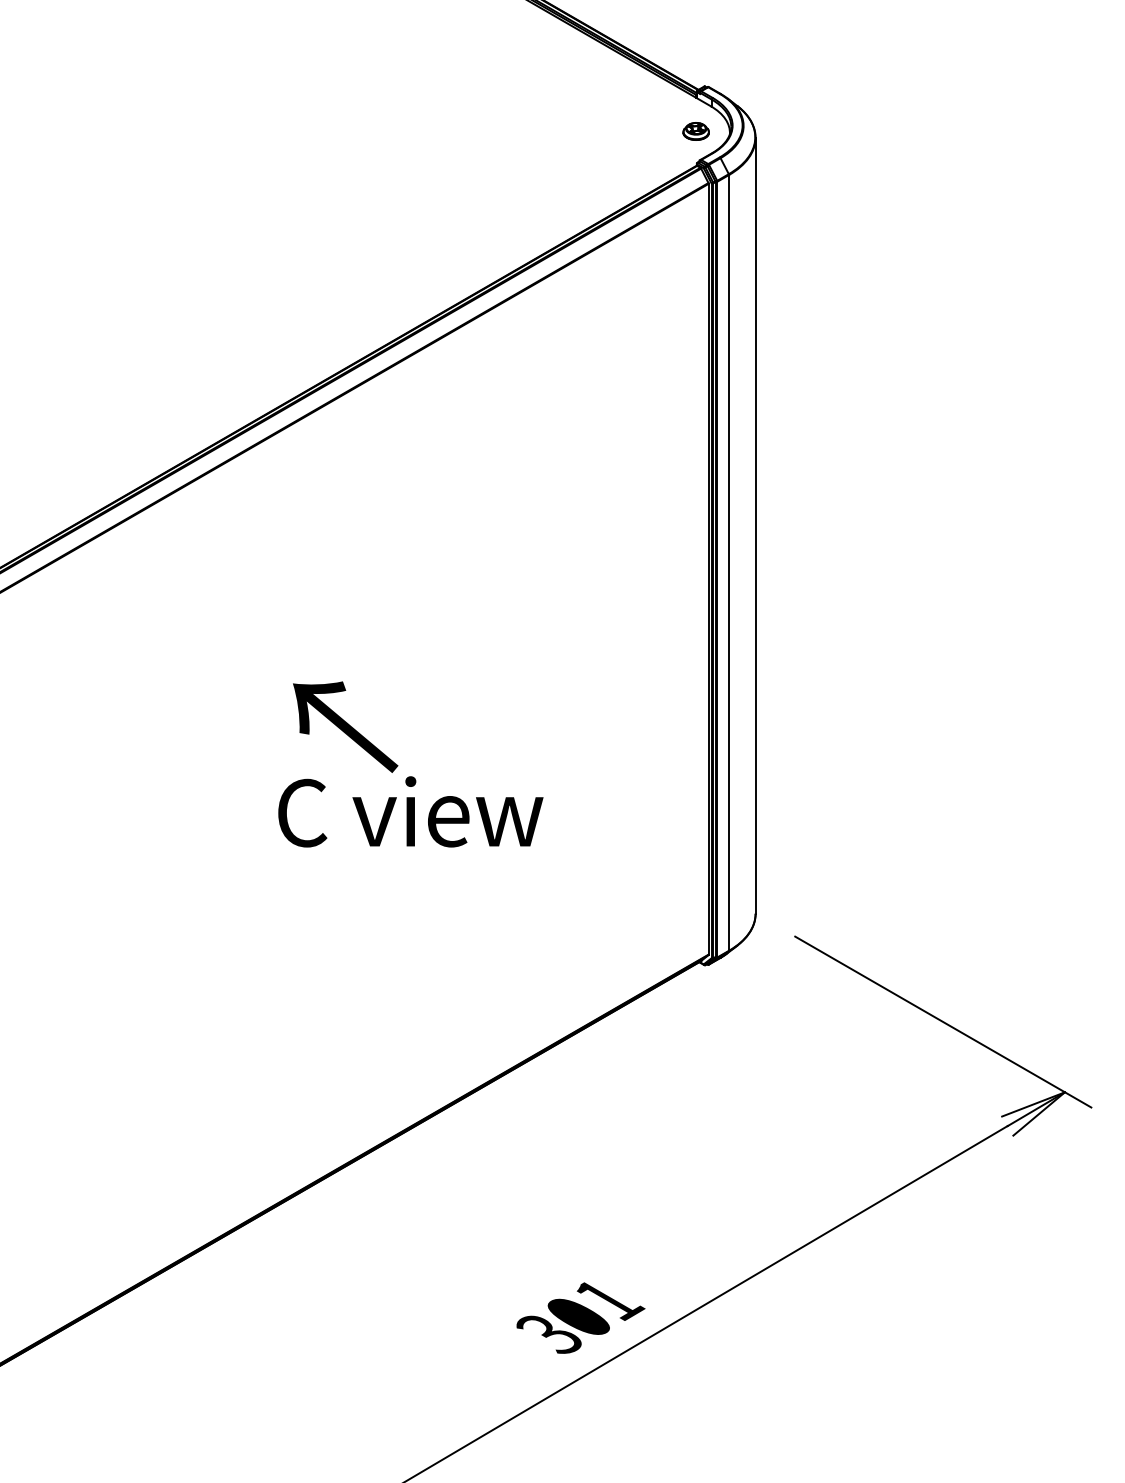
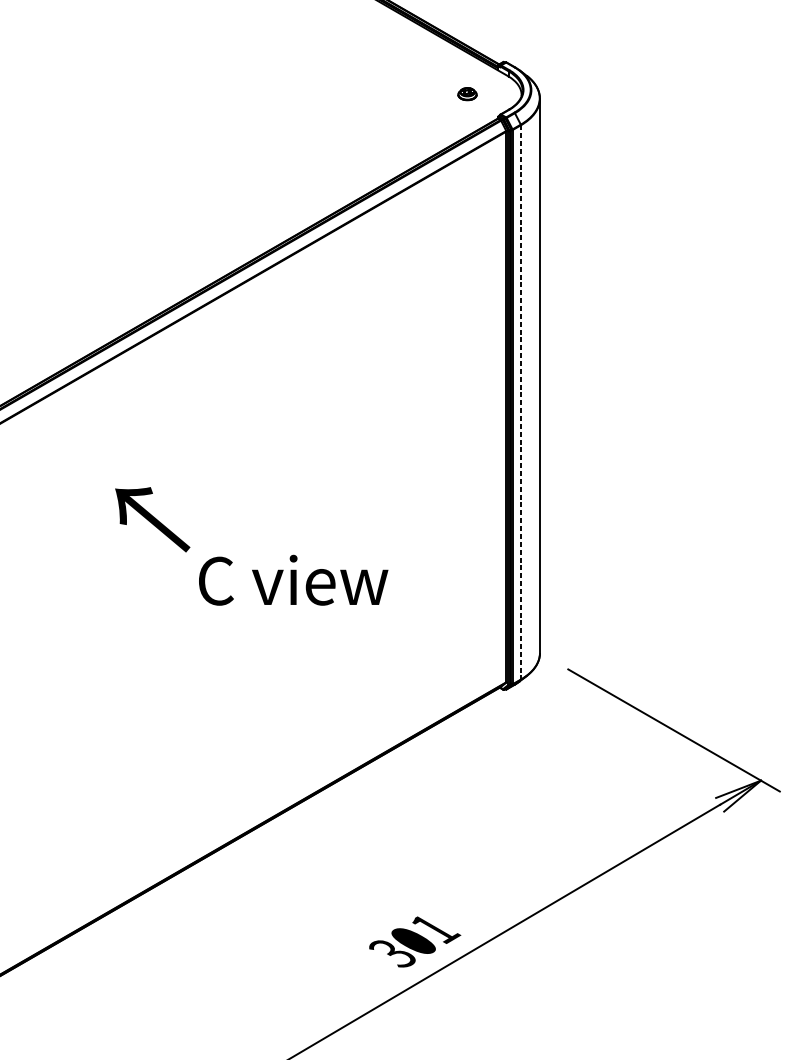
part: (695, 131) -> (467, 94), moved
line: (729, 562) -> (521, 402), solid -> dashed
text: (345, 726) -> (152, 519), moved

